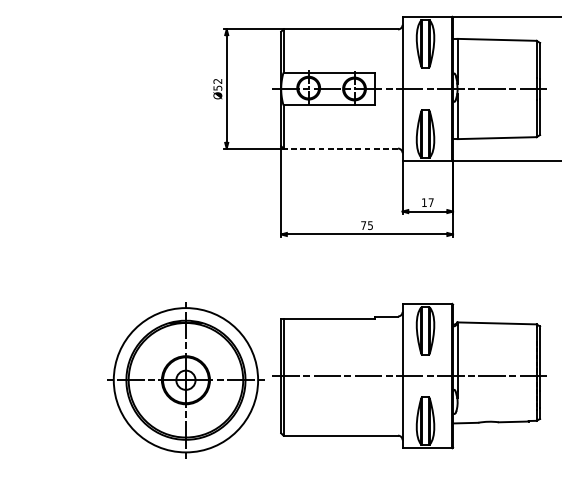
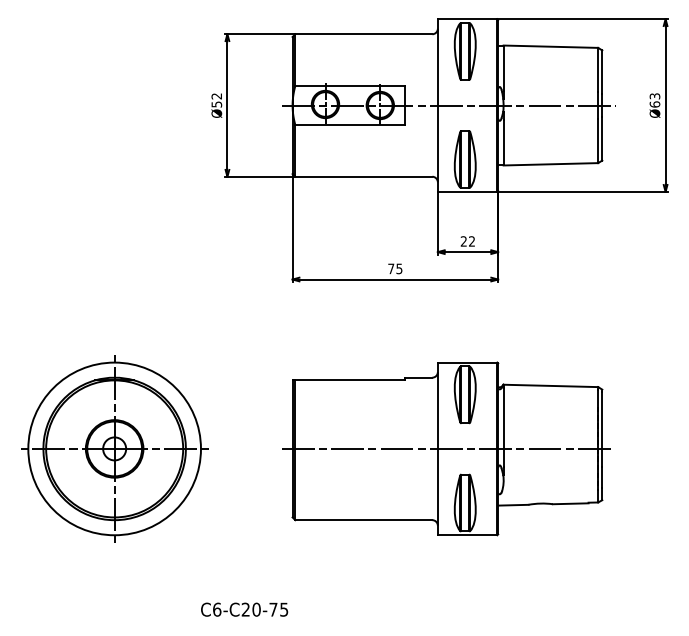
line: (340, 148) -> (363, 176), dashed -> solid
text: (427, 202) -> (467, 241), 17 -> 22
part: (185, 379) -> (114, 448), moved

